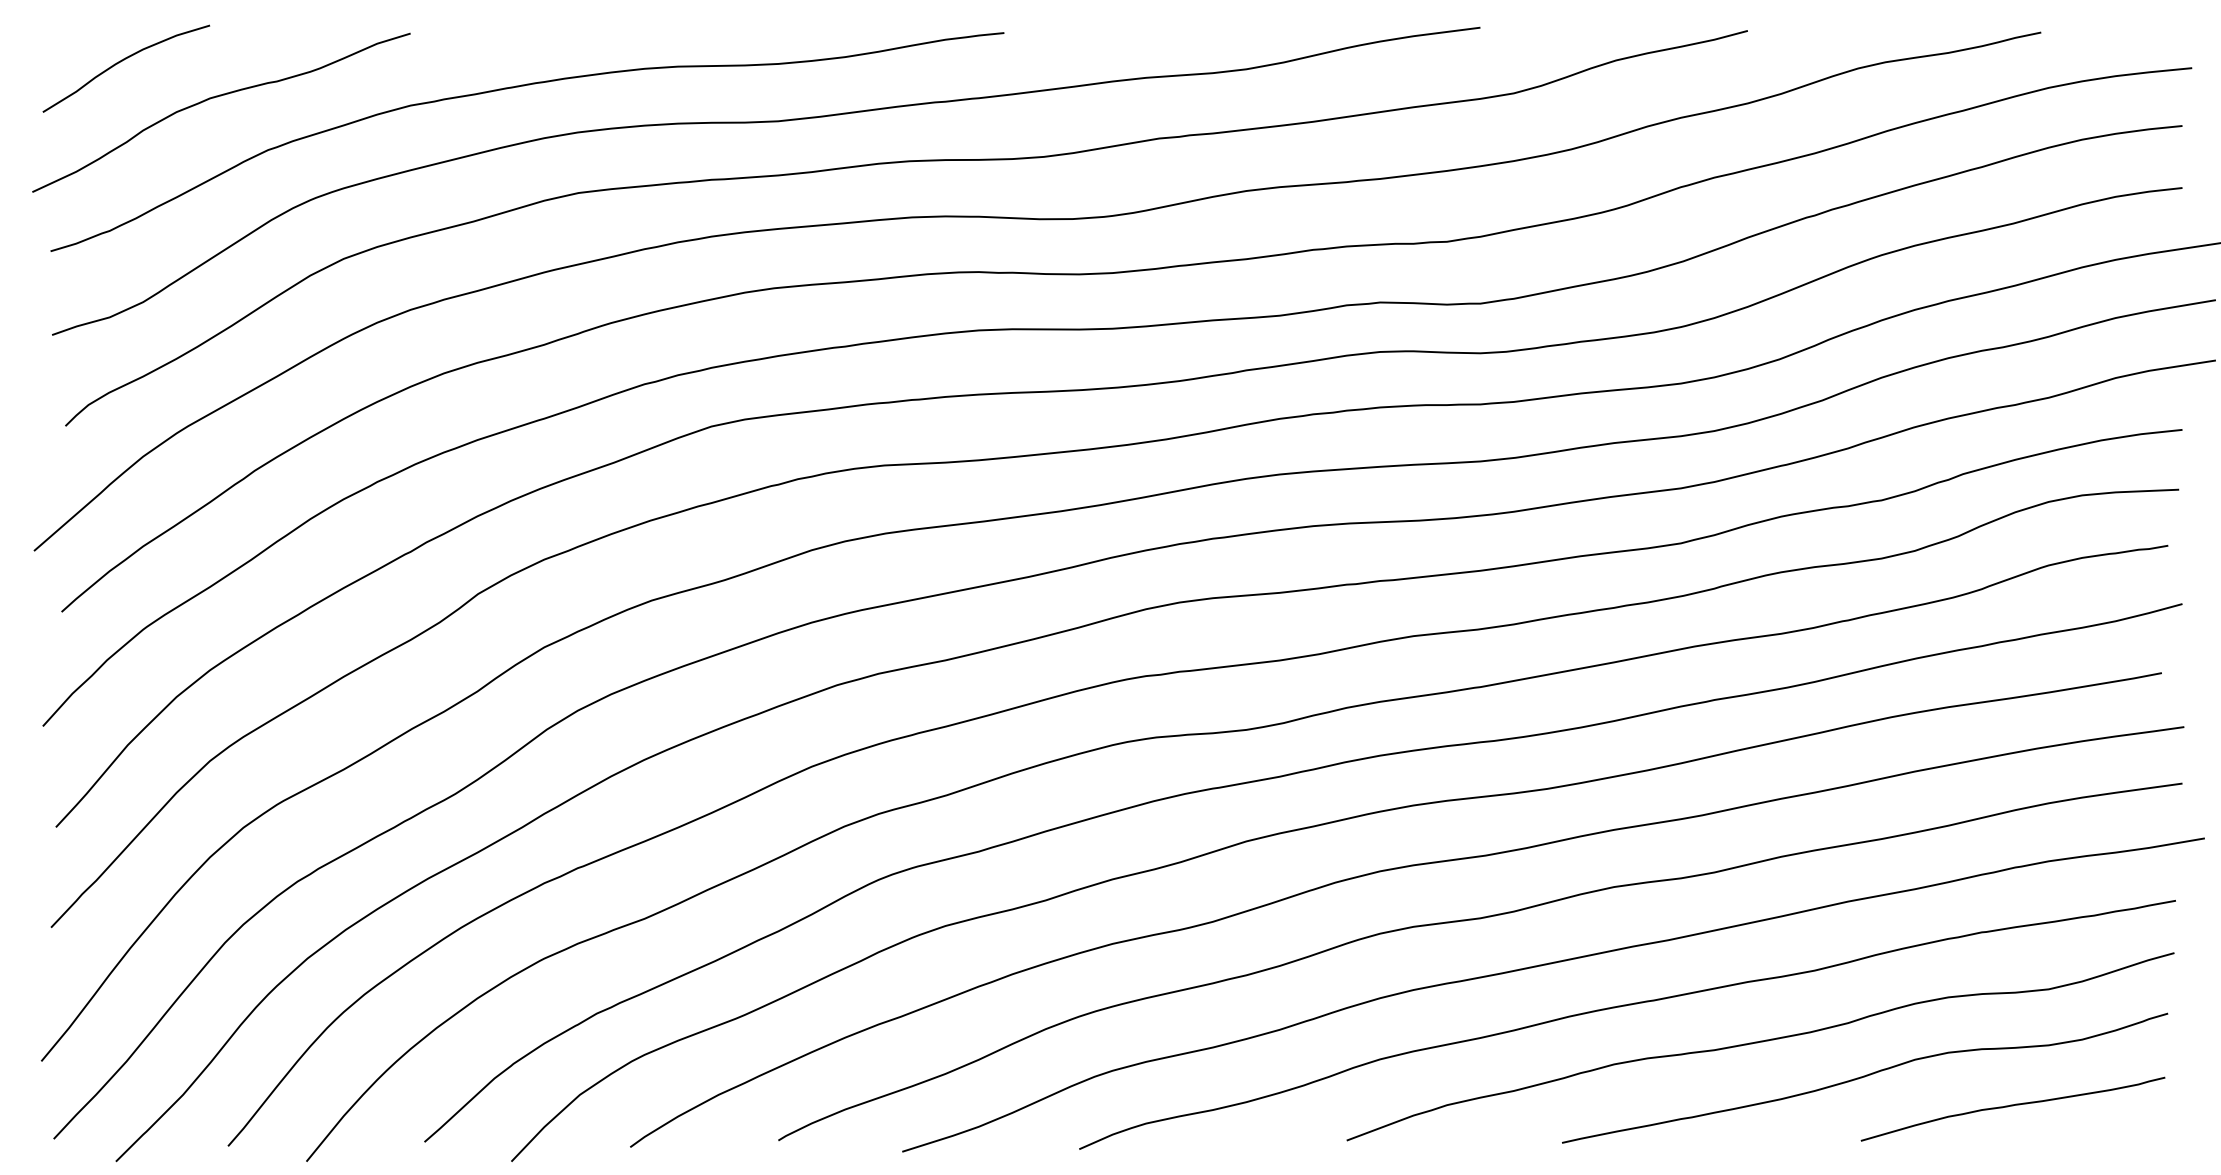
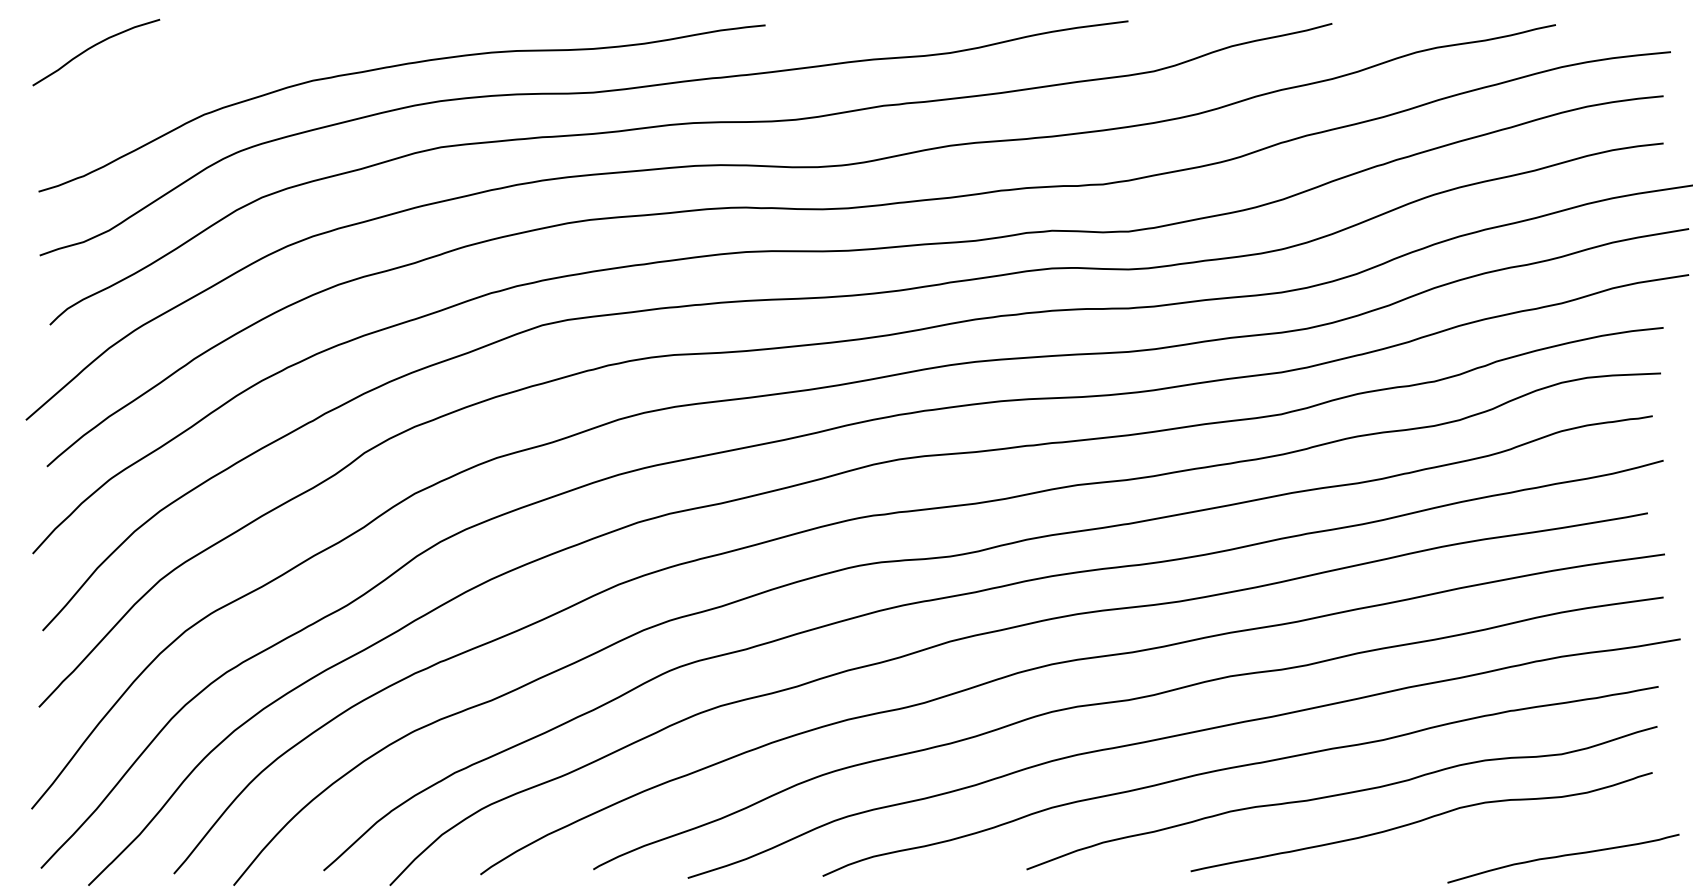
curve: (219, 97) -> (167, 74), removed
curve: (2013, 1106) -> (1563, 856), moved

